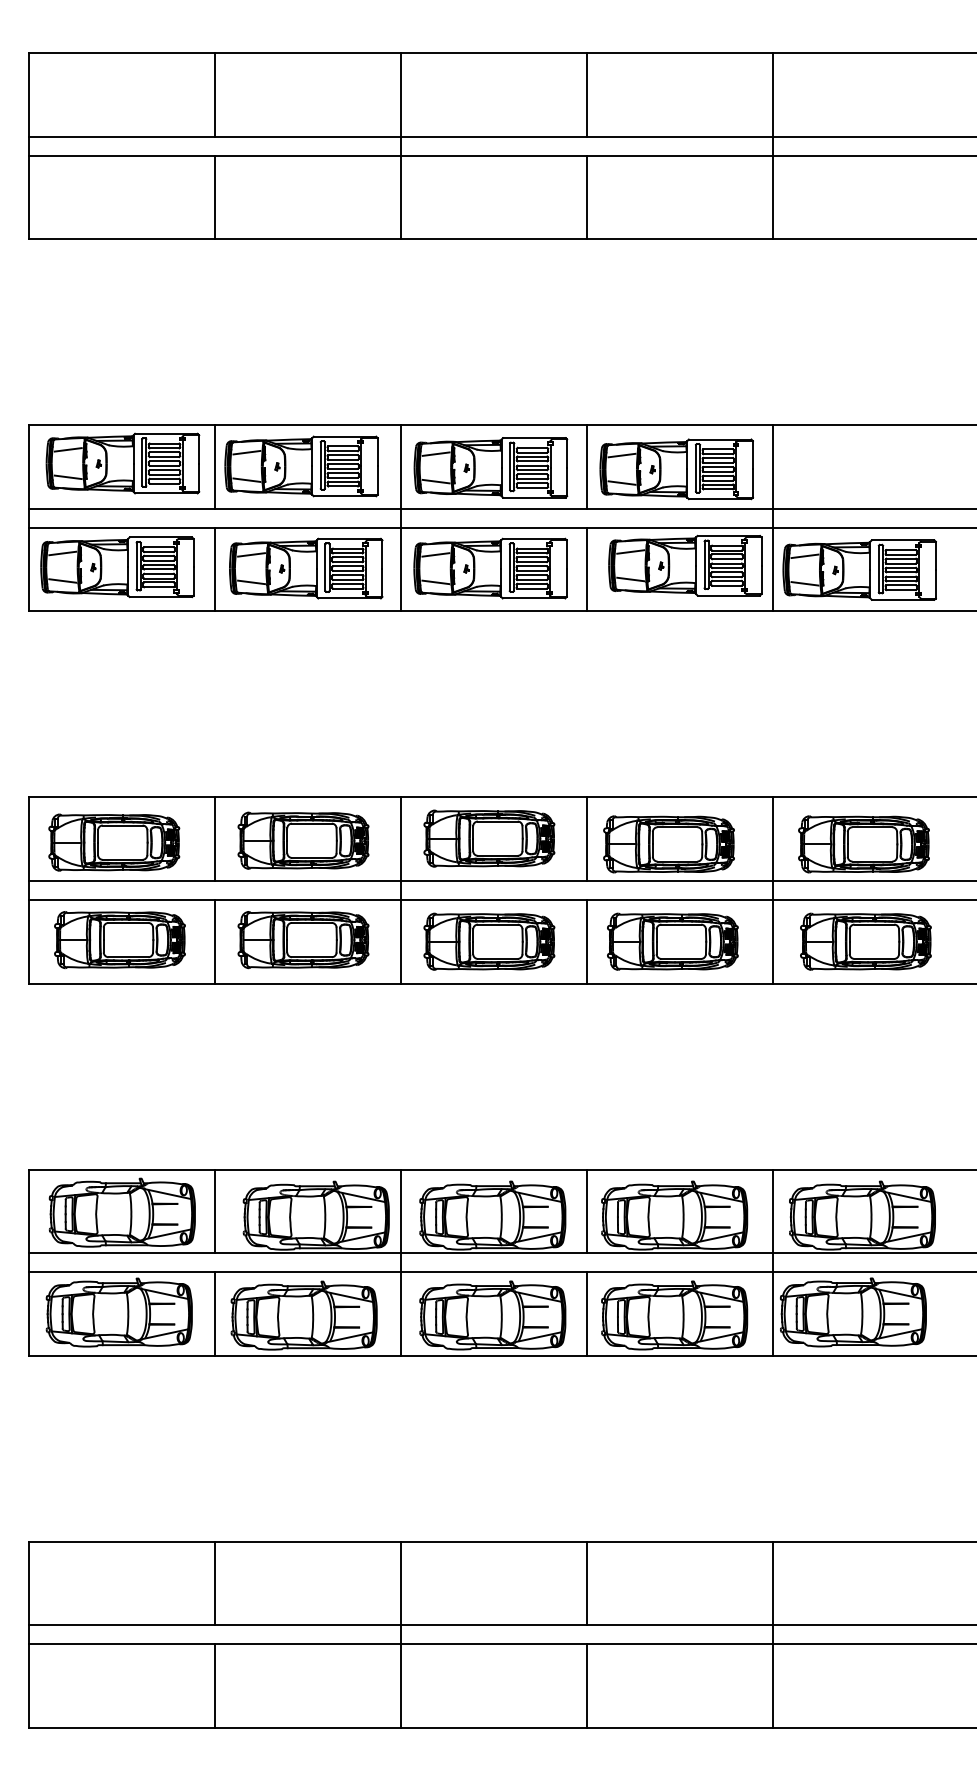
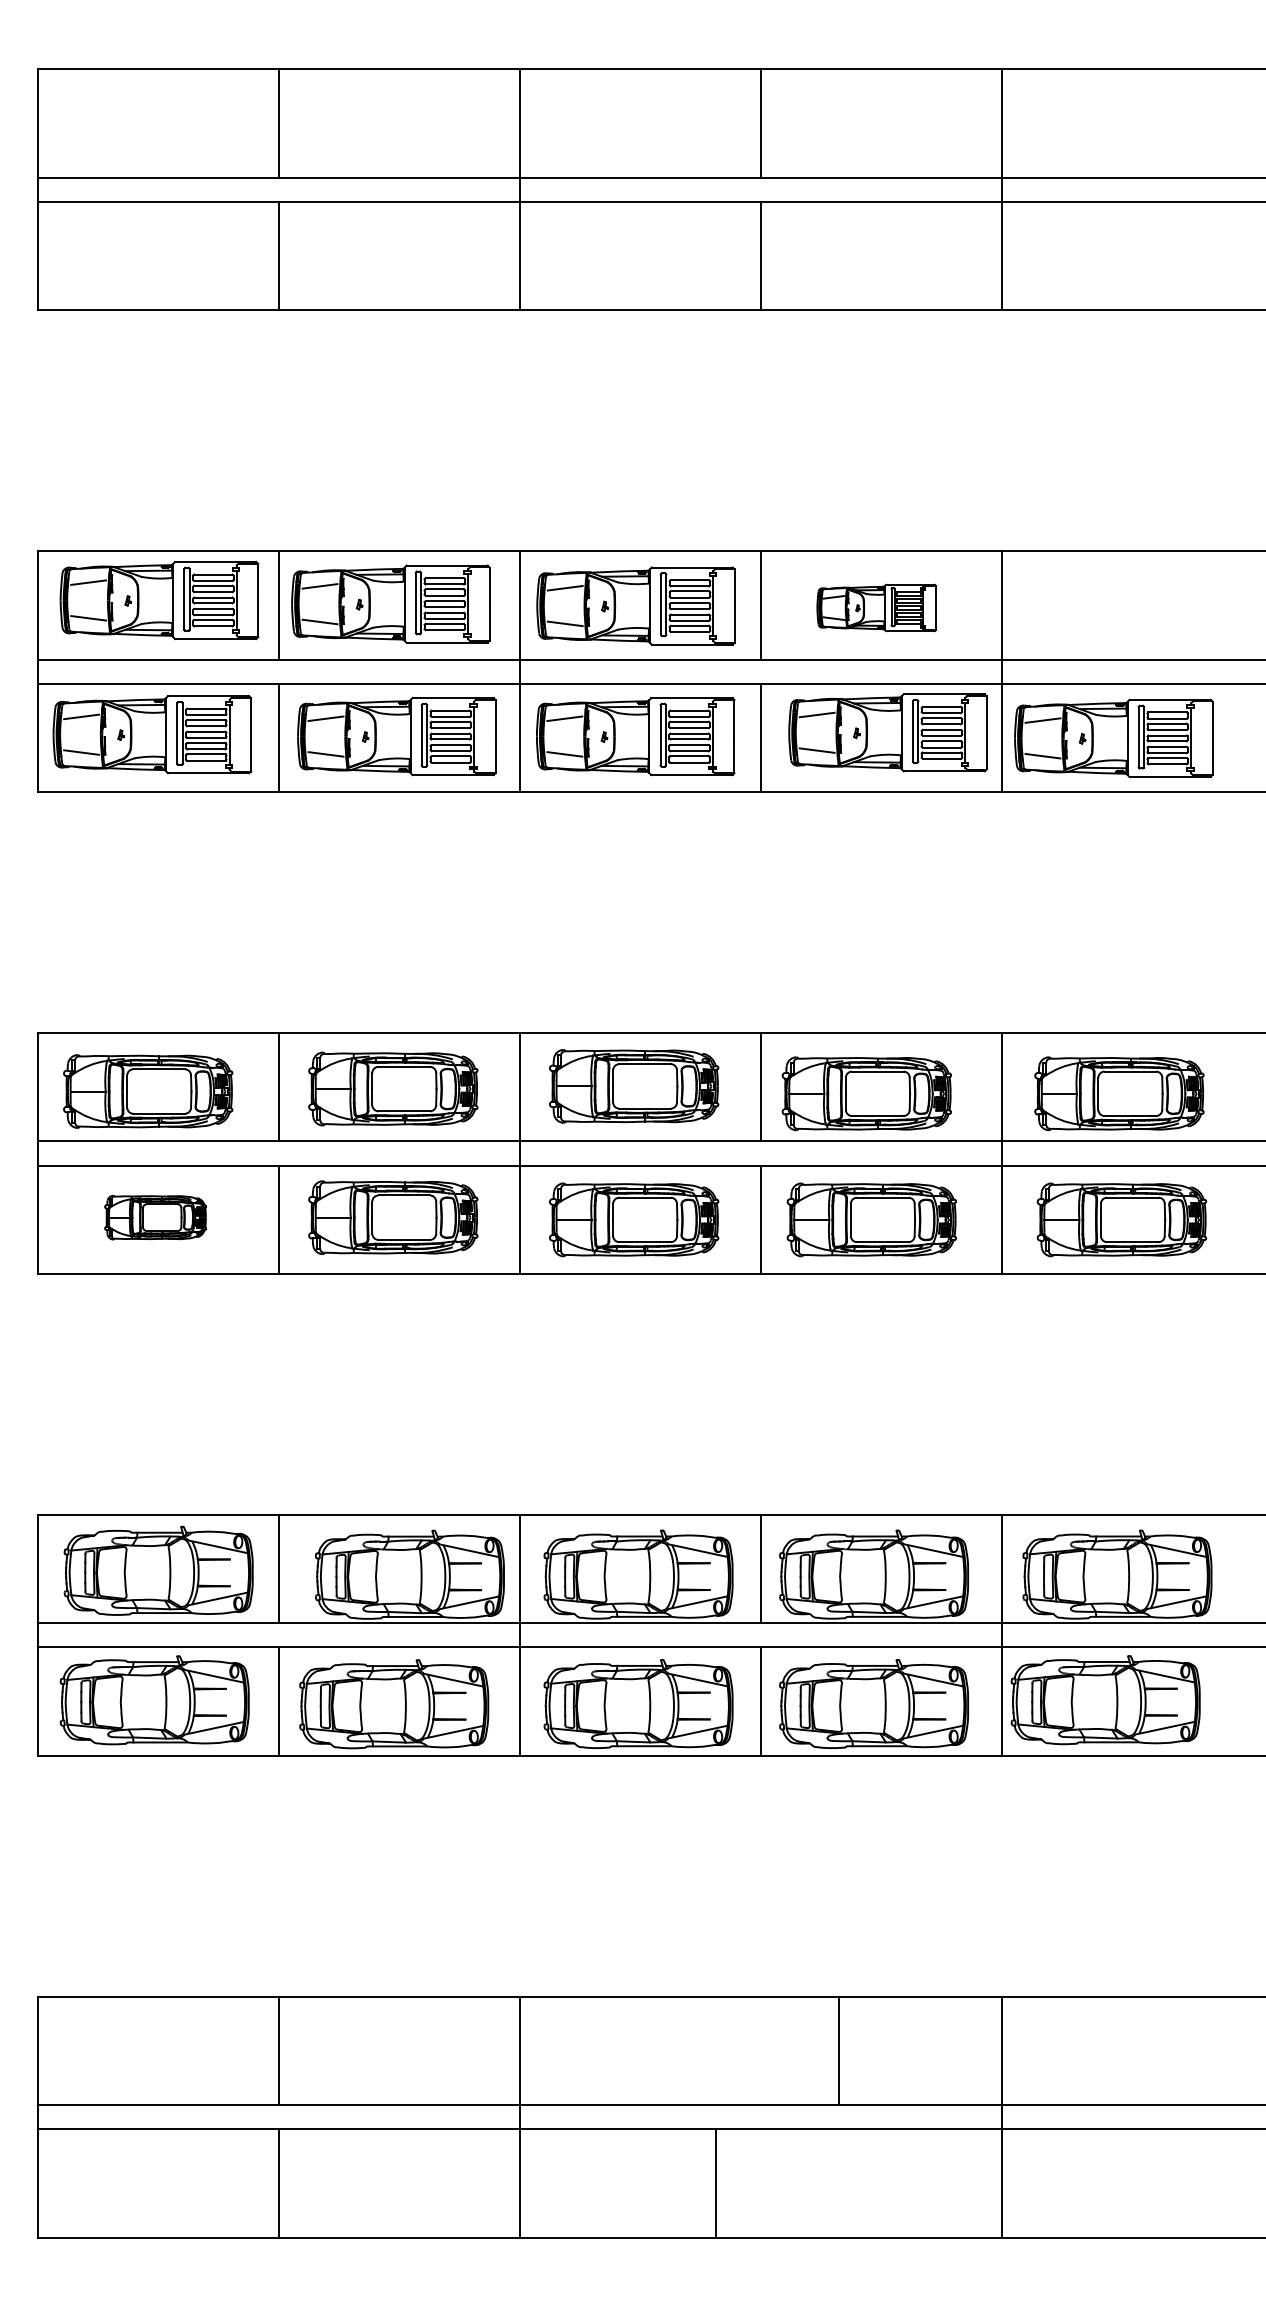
part: (676, 469) -> (876, 608), size x0.6
part: (119, 939) -> (154, 1216), size x0.6
line: (587, 1583) -> (838, 2051), moved
line: (587, 1685) -> (715, 2183), moved

